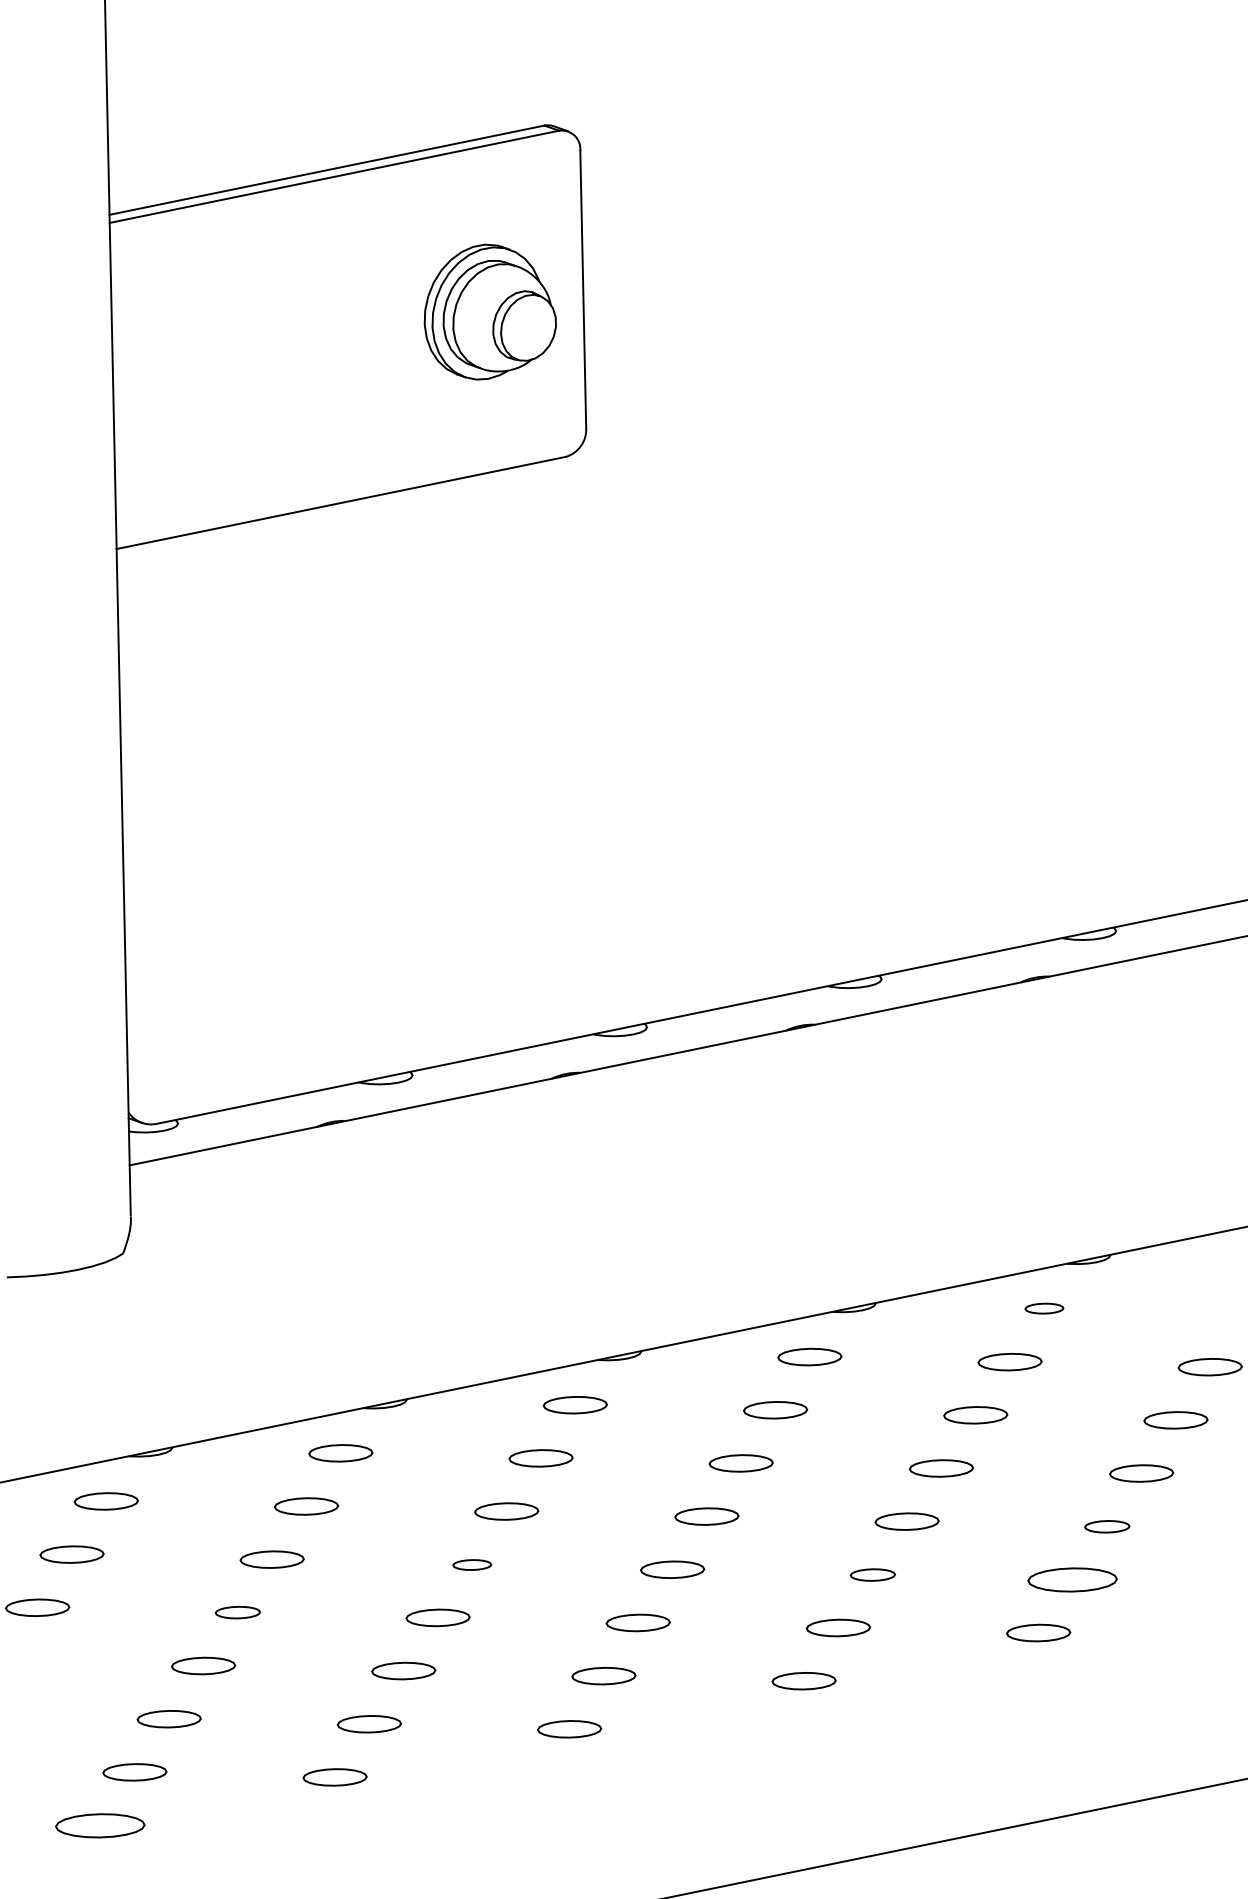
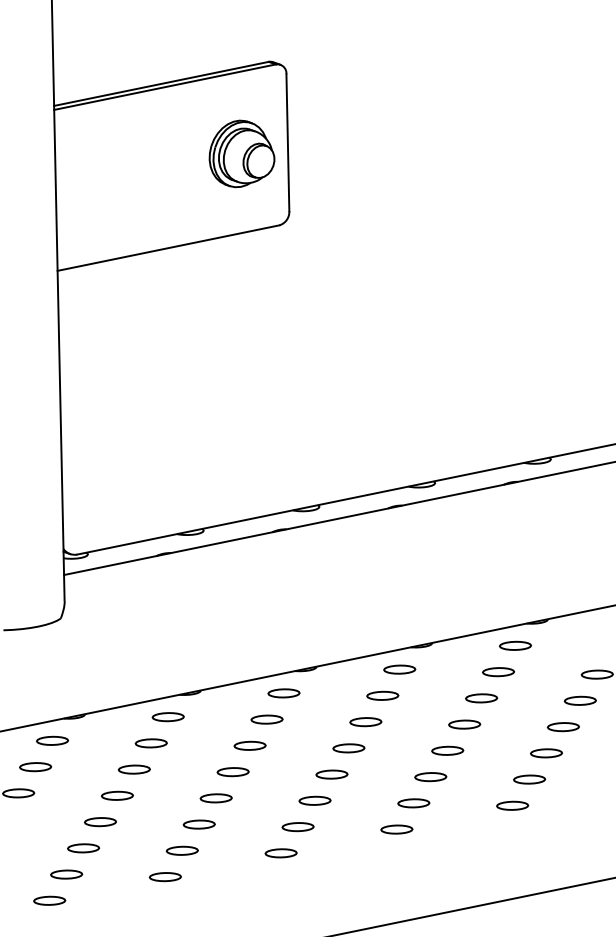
part: (1044, 1308) -> (515, 645), size x1.67
part: (1107, 1526) -> (546, 753), size x1.43
part: (471, 1565) -> (232, 772), size x1.67
part: (872, 1575) -> (430, 777), size x1.43
part: (1072, 1579) -> (529, 779), size x0.71
part: (237, 1612) -> (117, 795), size x1.43
part: (100, 1824) -> (49, 900), size x0.71

